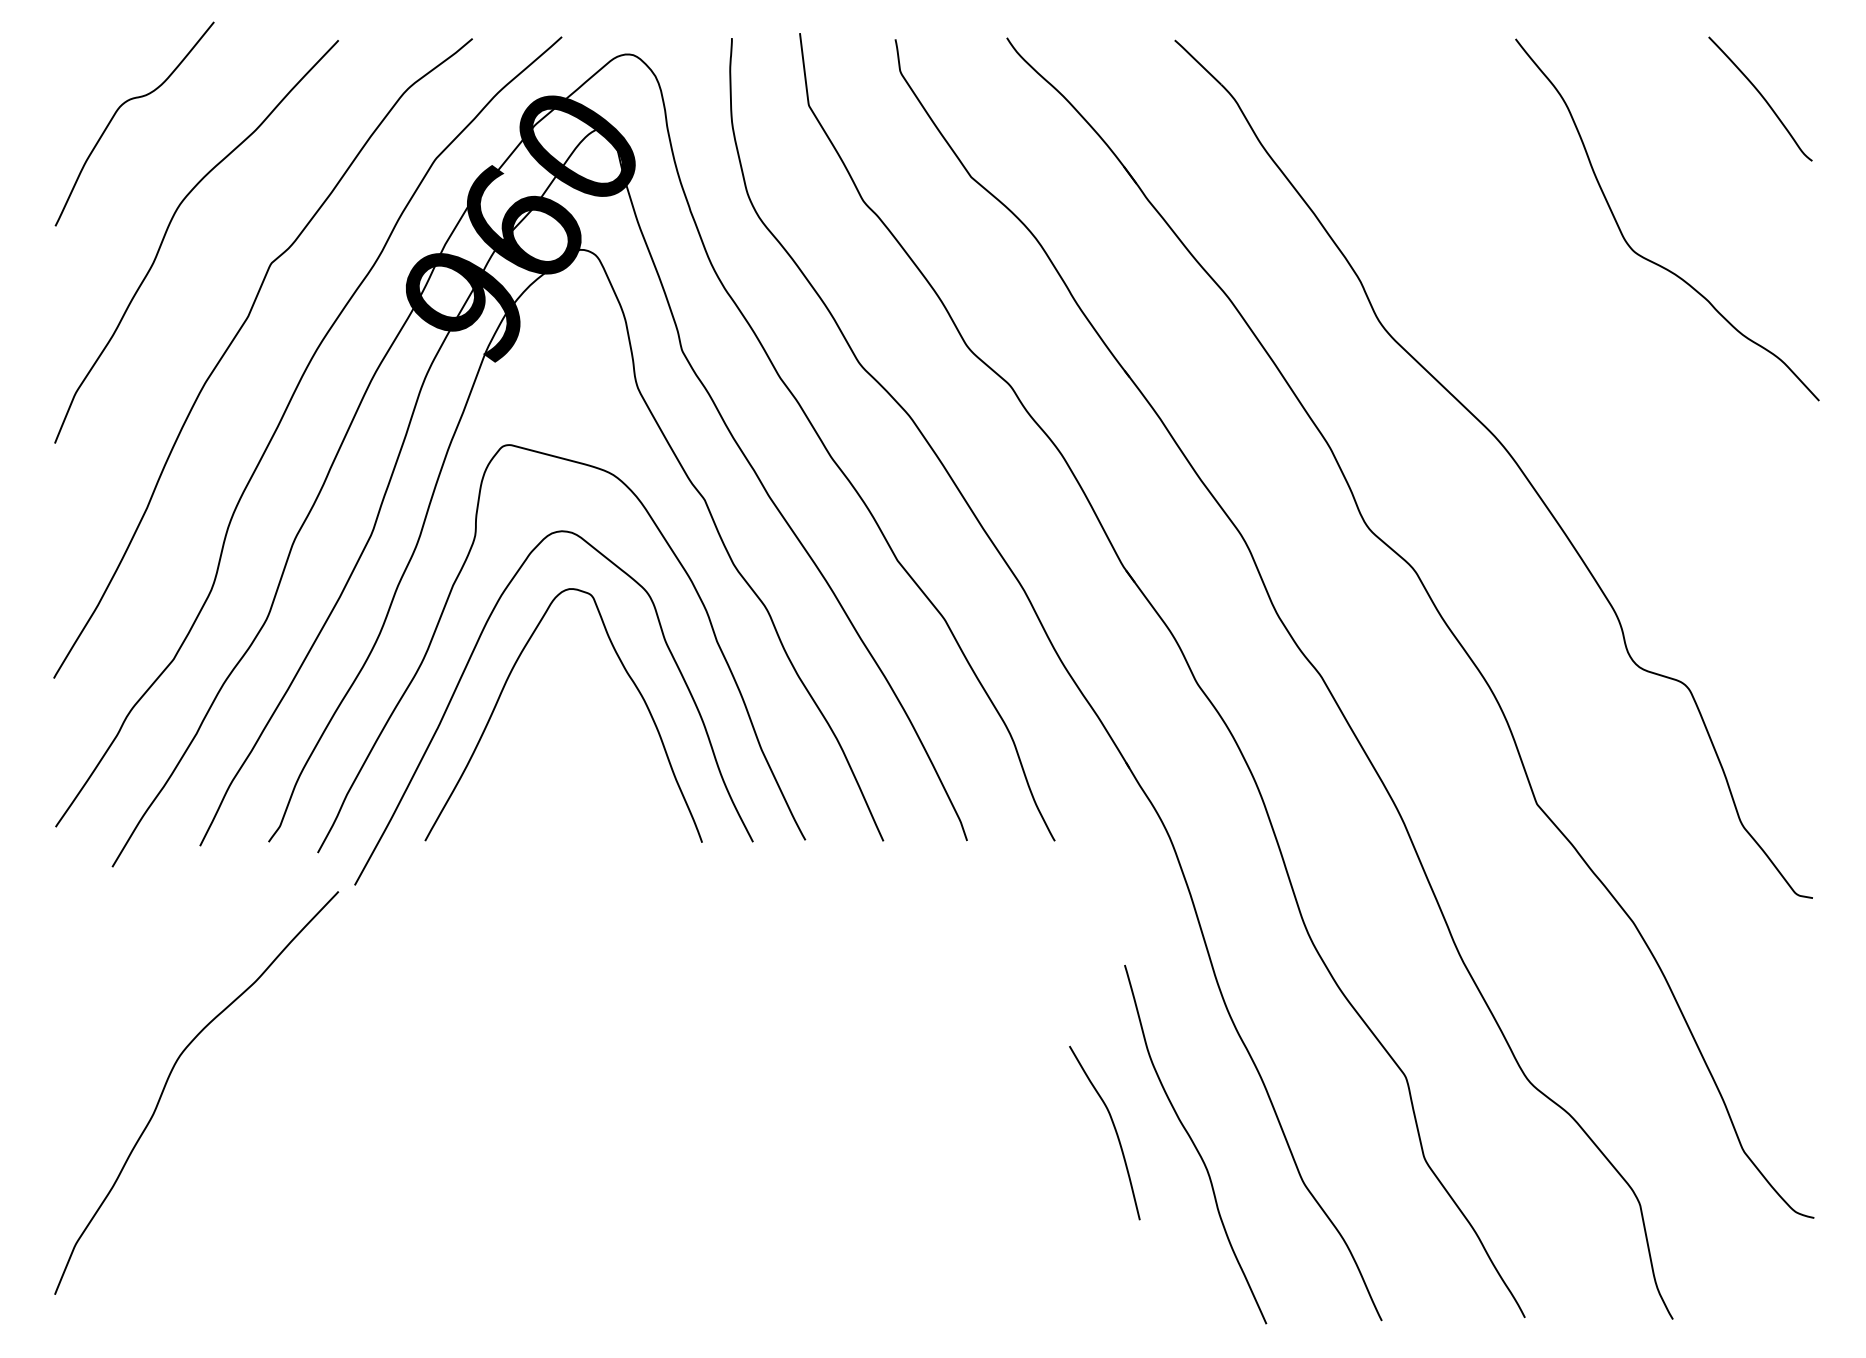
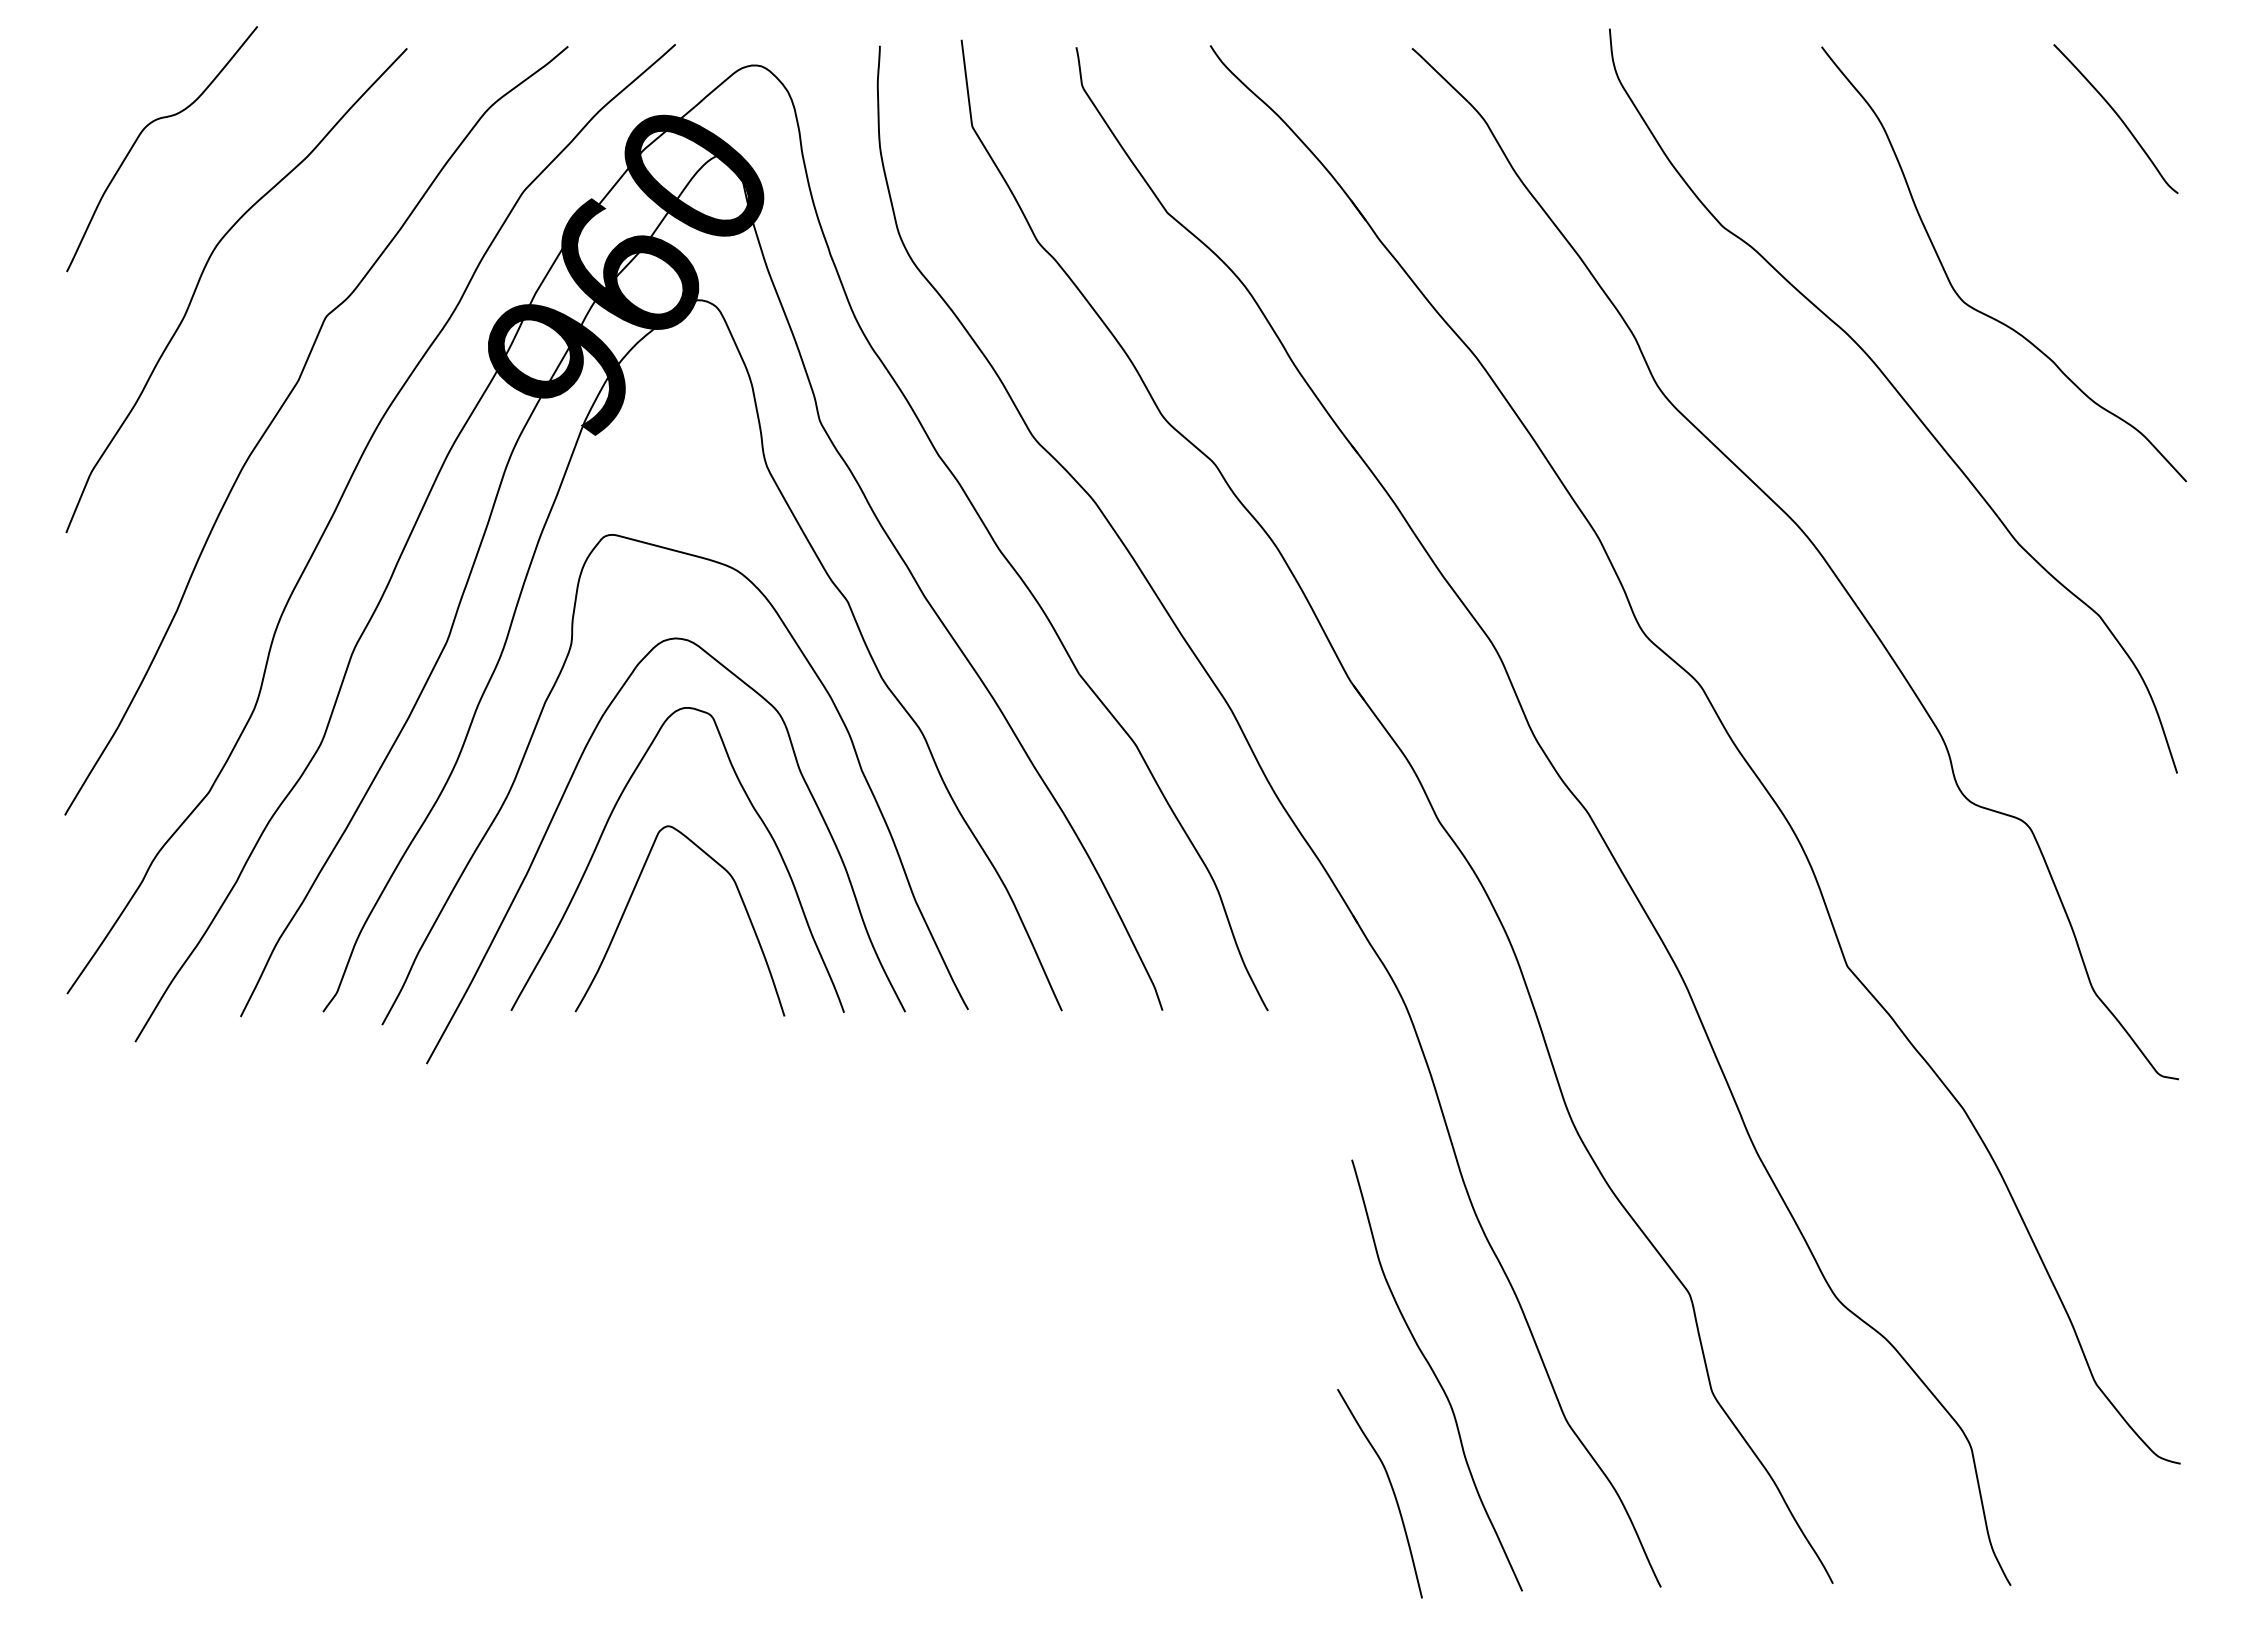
curve: (1579, 328) -> (1898, 394), added
curve: (524, 749) -> (630, 900), added
curve: (169, 1078) -> (203, 1296), removed
curve: (1114, 1129) -> (1391, 1489), moved

